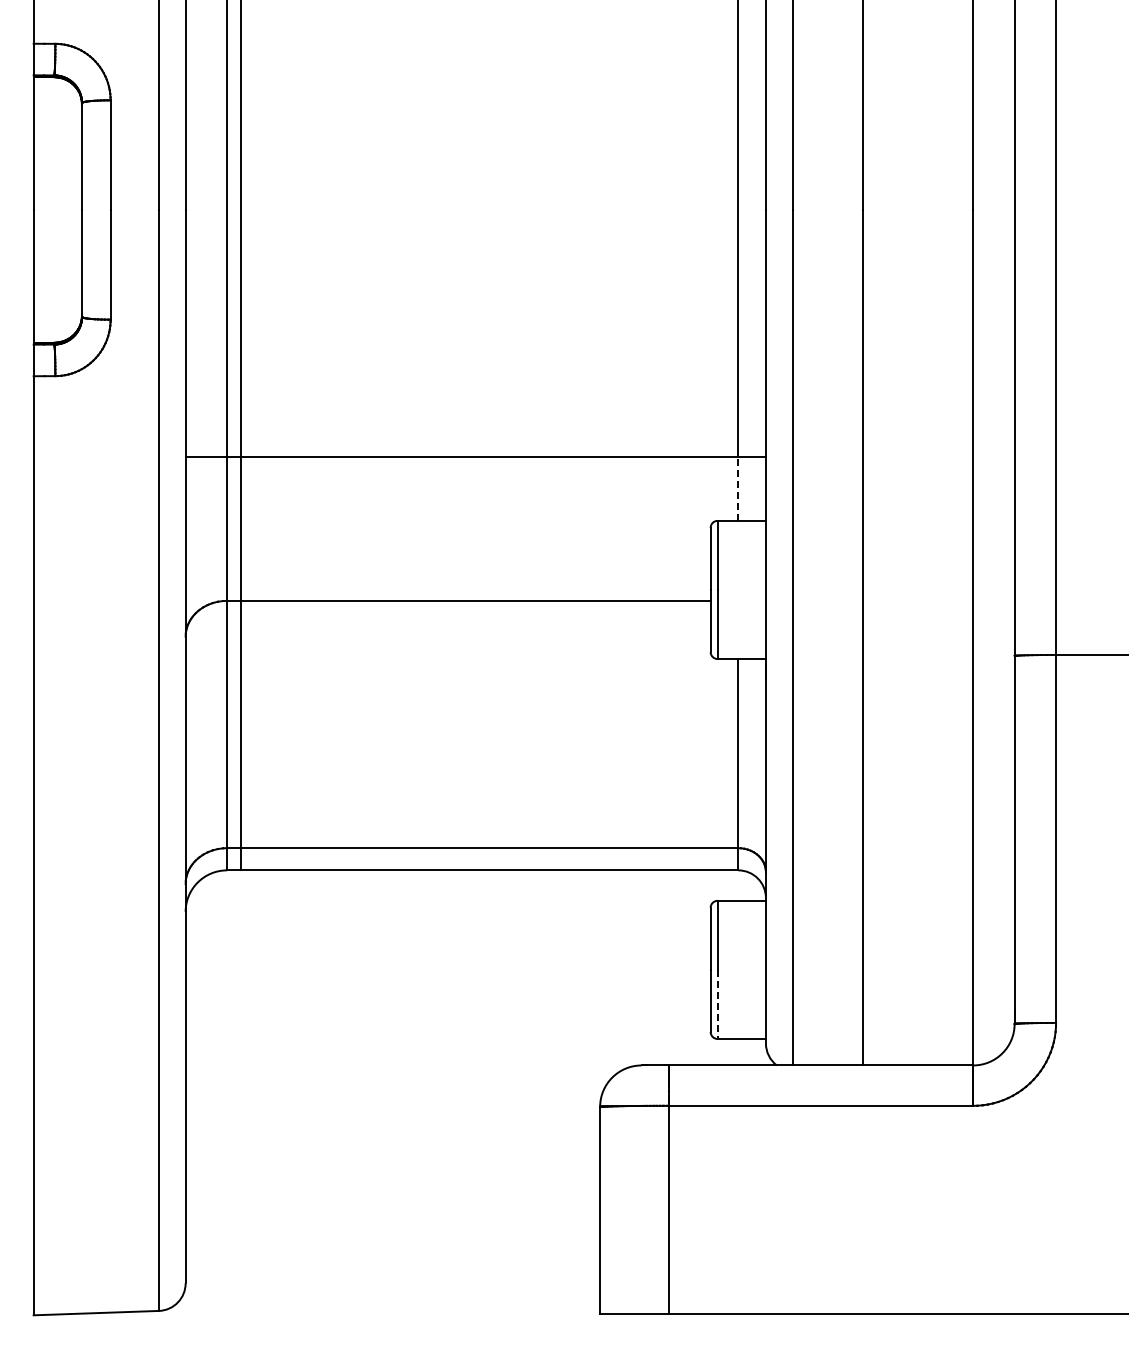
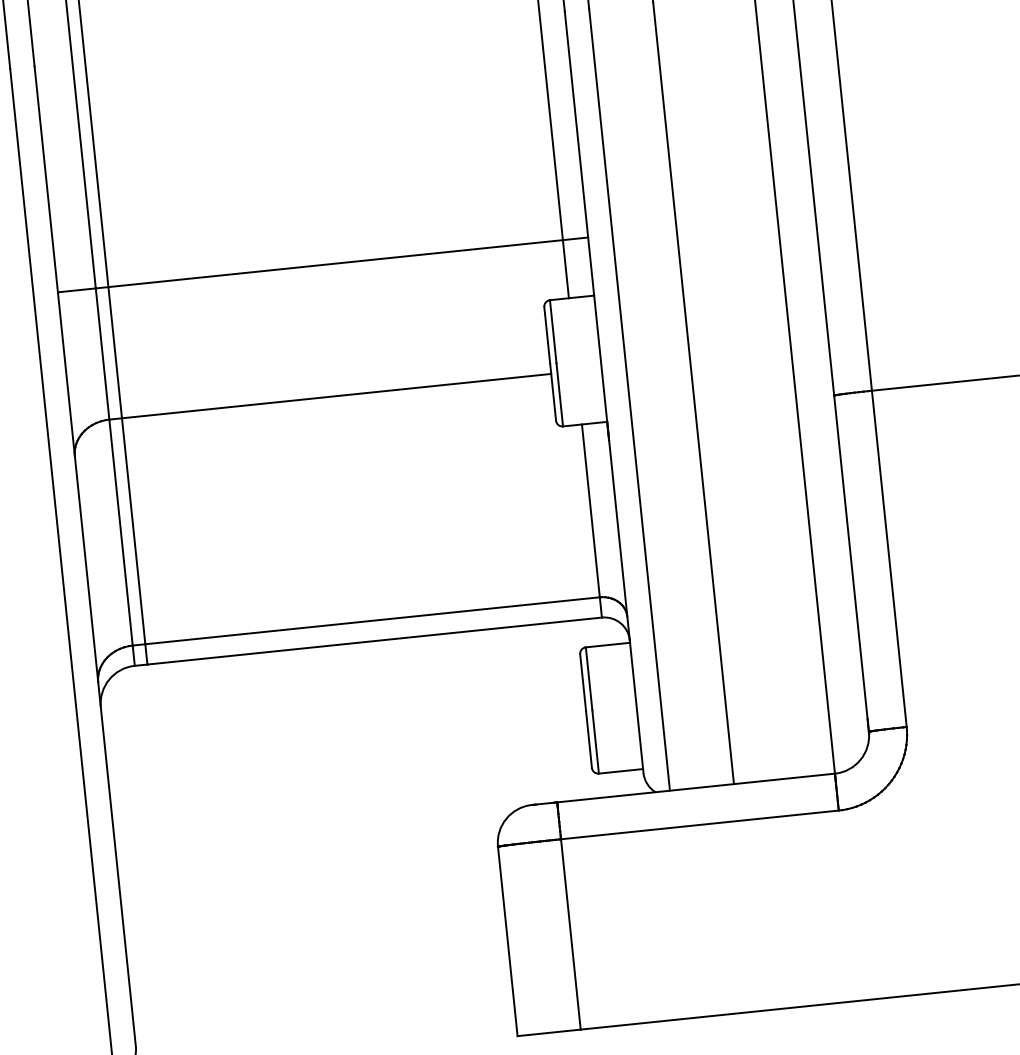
line: (738, 489) -> (566, 269), dashed -> solid
line: (717, 1004) -> (595, 742), dashed -> solid

